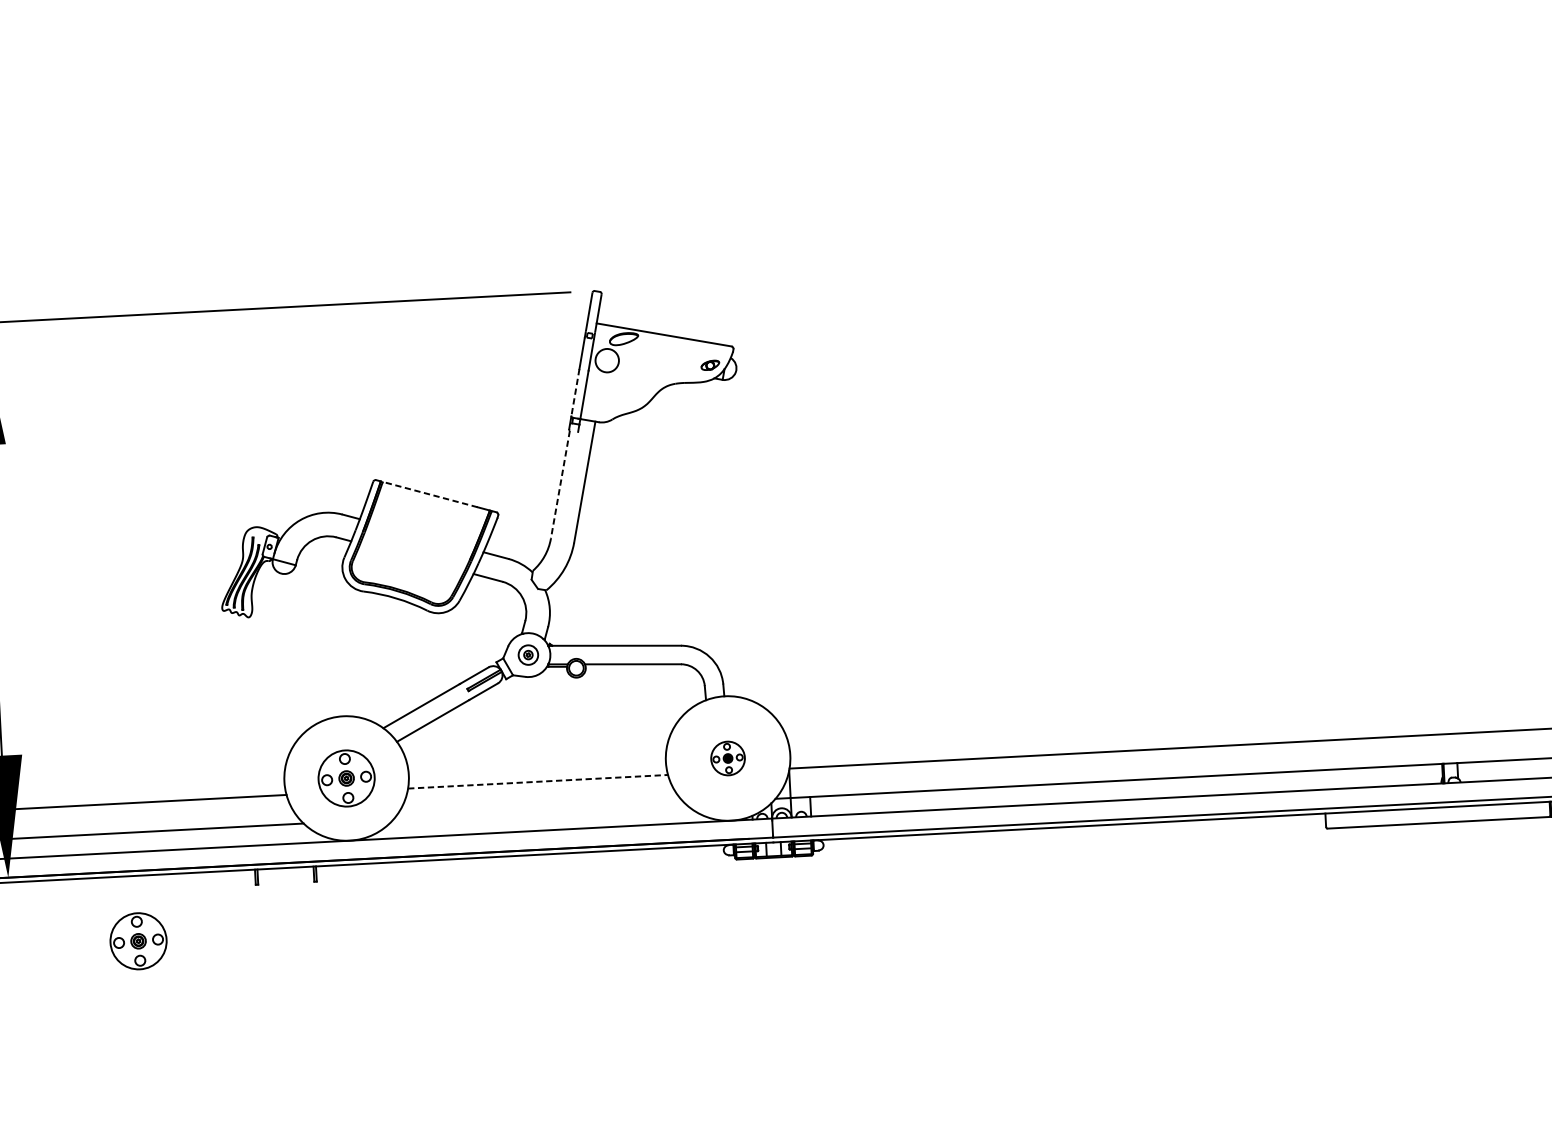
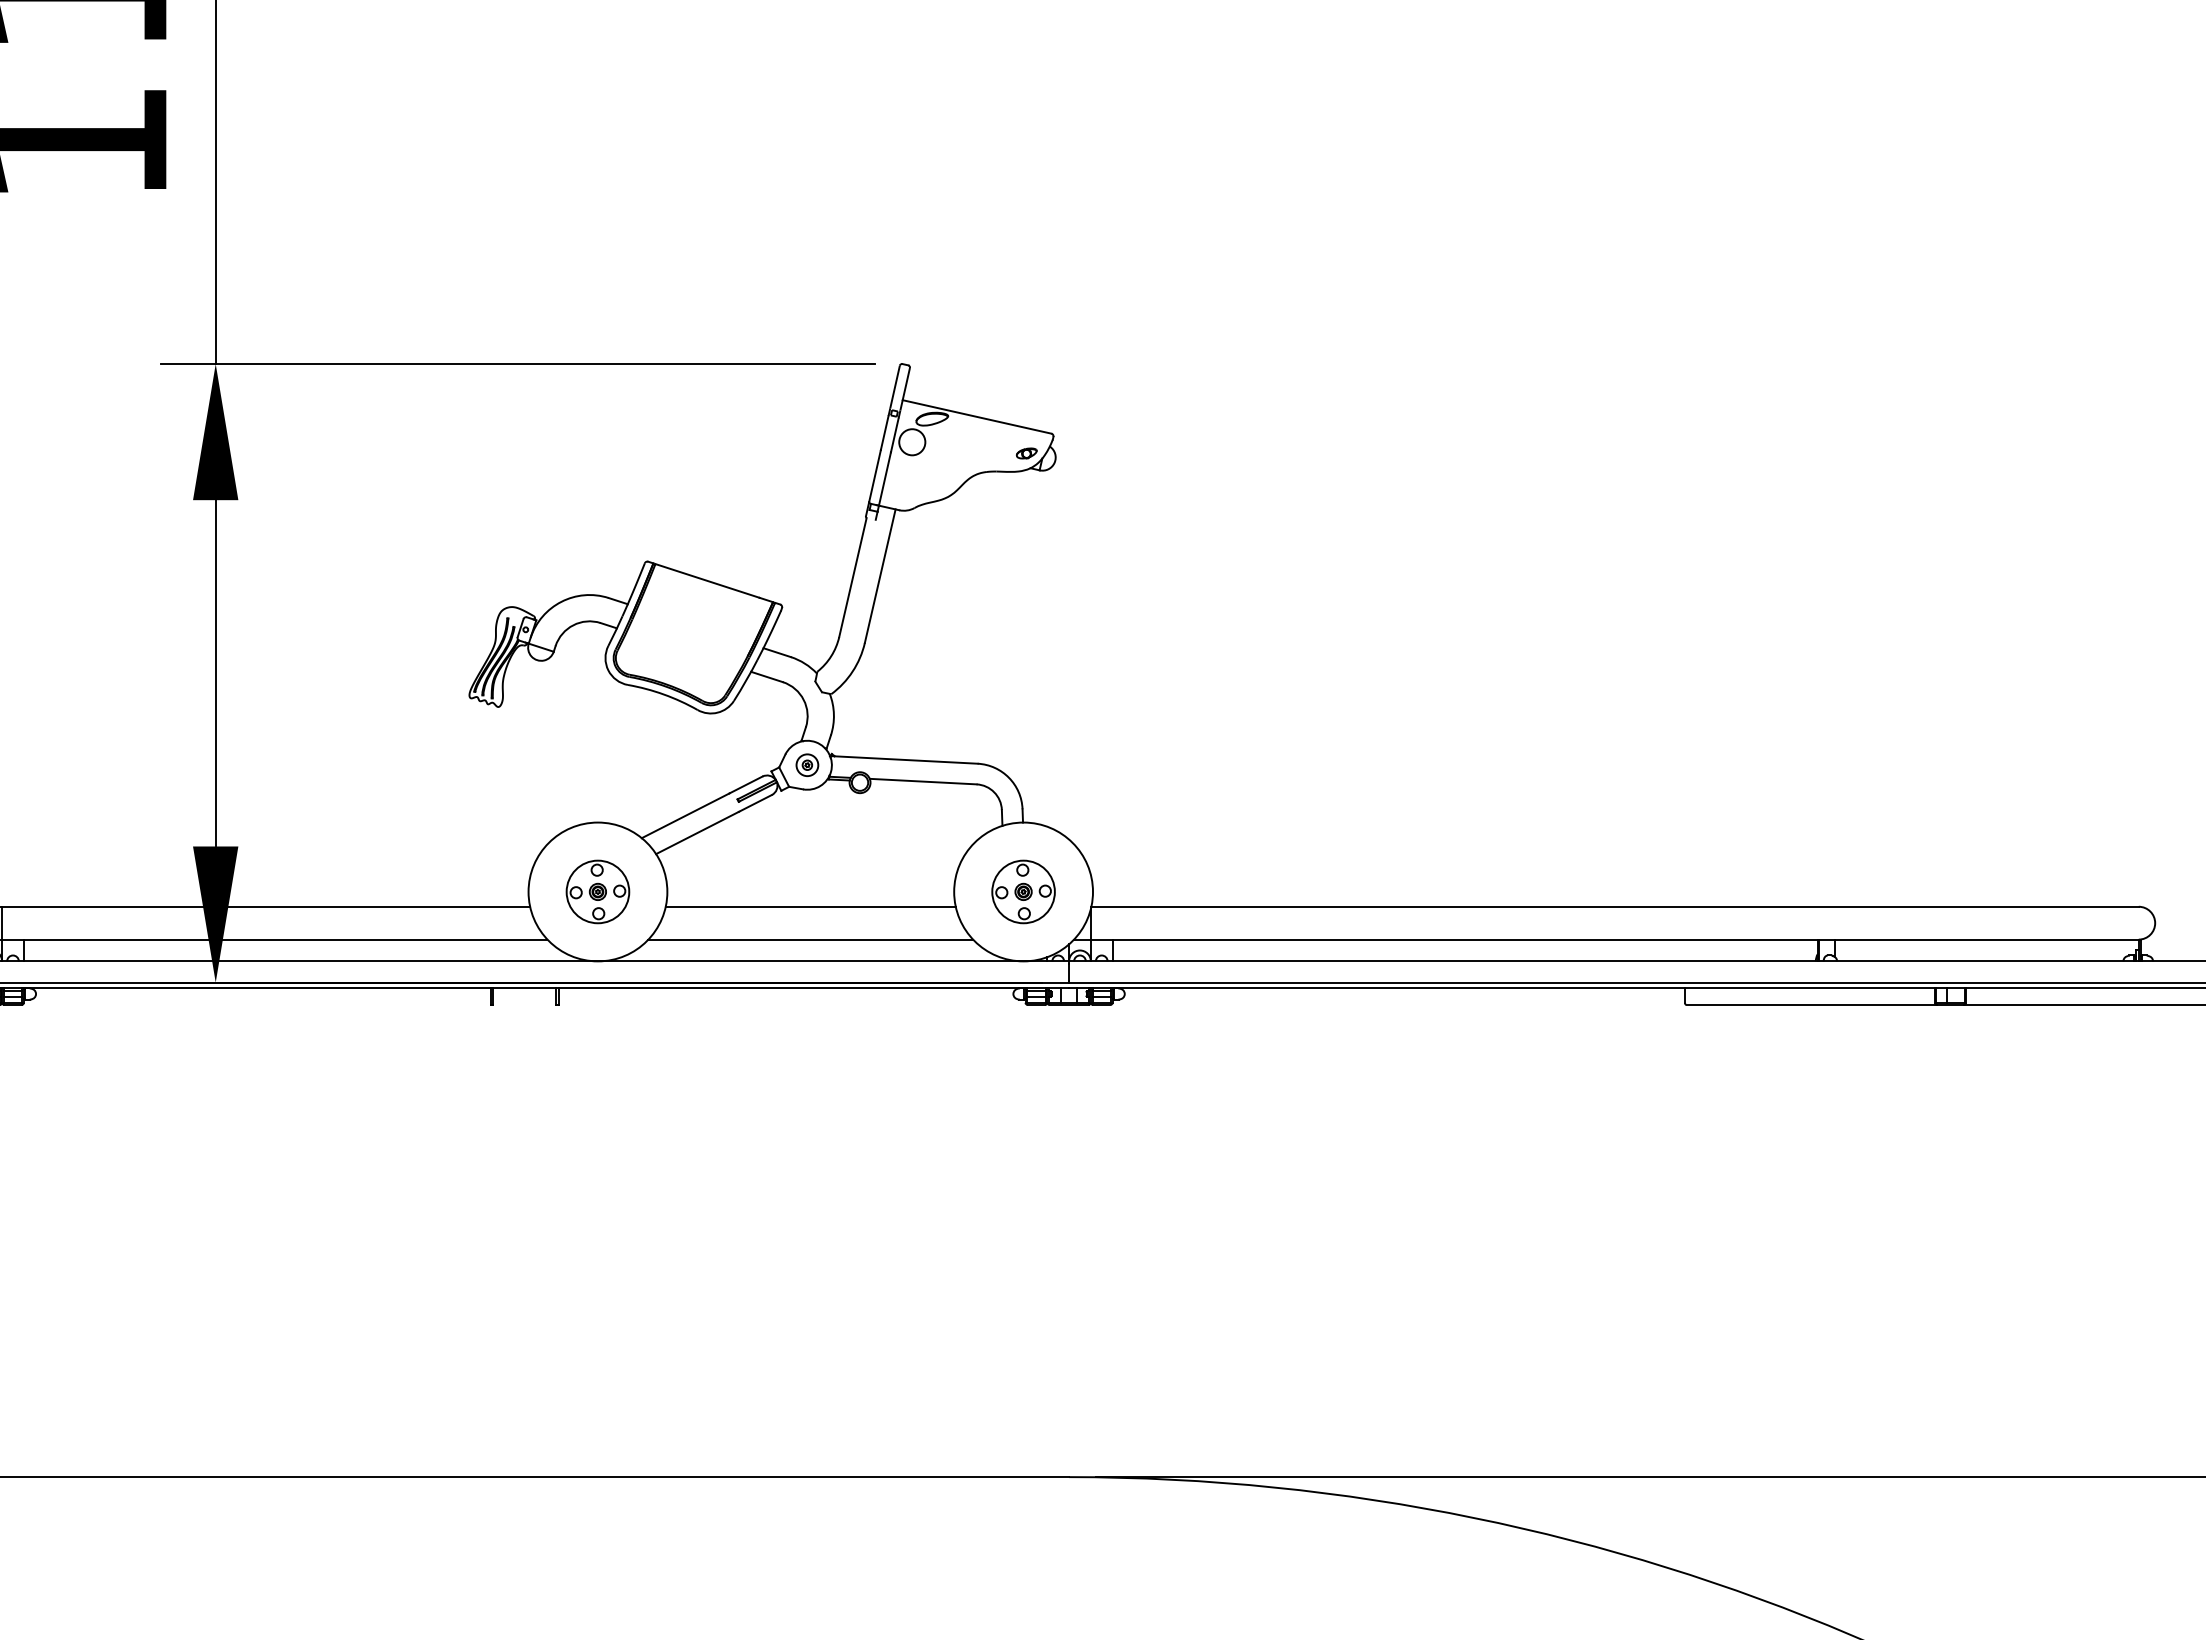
line: (575, 393) -> (875, 476), dashed -> solid
line: (559, 484) -> (852, 577), dashed -> solid
line: (430, 494) -> (707, 580), dashed -> solid
part: (728, 758) -> (1023, 891), size x1.67
line: (538, 781) -> (811, 906), dashed -> solid
line: (539, 811) -> (810, 939), added
part: (138, 940) -> (356, 1060), removed

